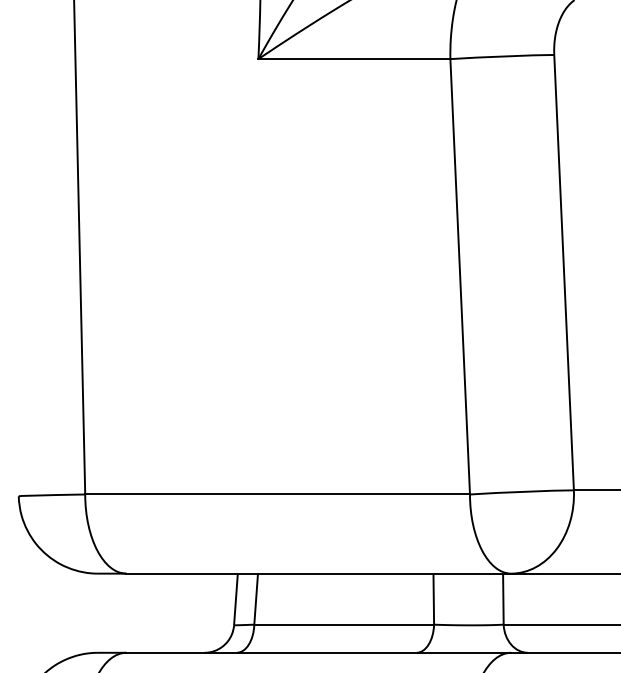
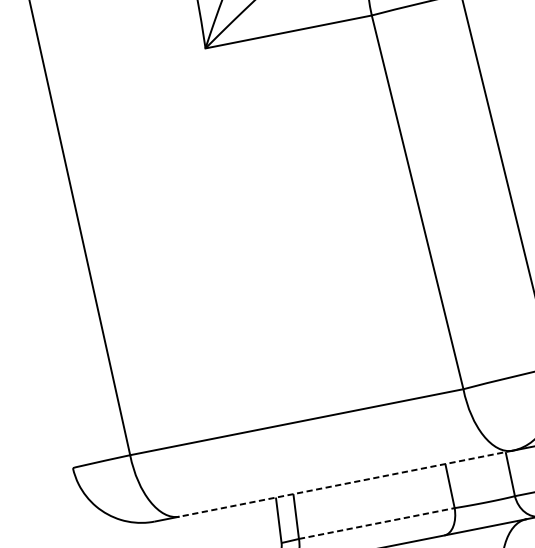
line: (318, 573) -> (345, 483), solid -> dashed
line: (344, 624) -> (377, 523), solid -> dashed

